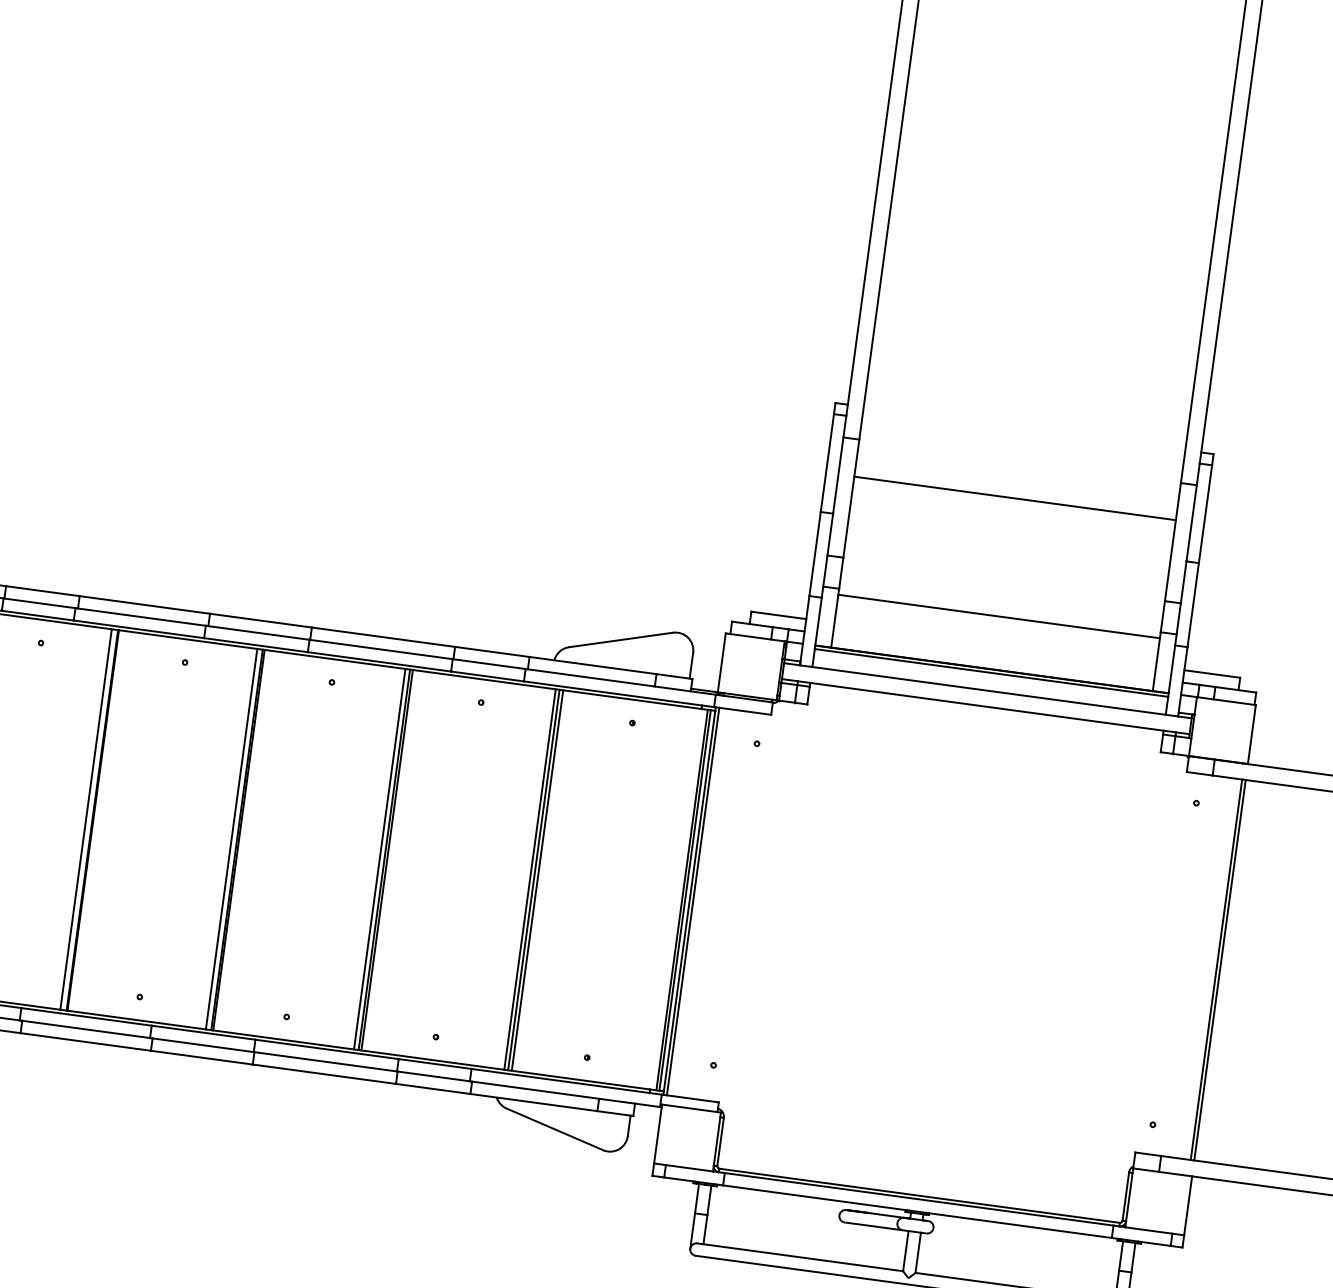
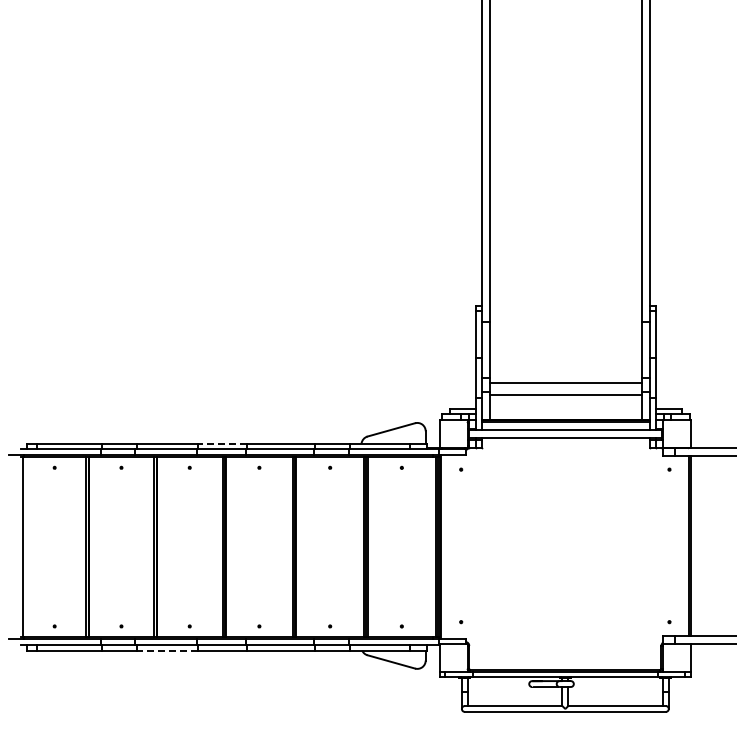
line: (1014, 498) -> (565, 383), moved
line: (258, 620) -> (221, 443), solid -> dashed
line: (86, 1041) -> (167, 650), solid -> dashed

